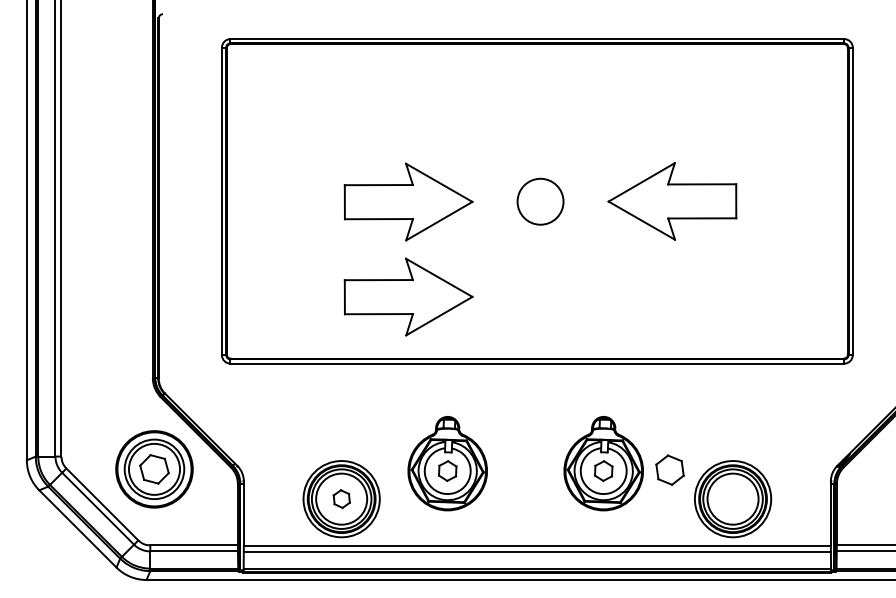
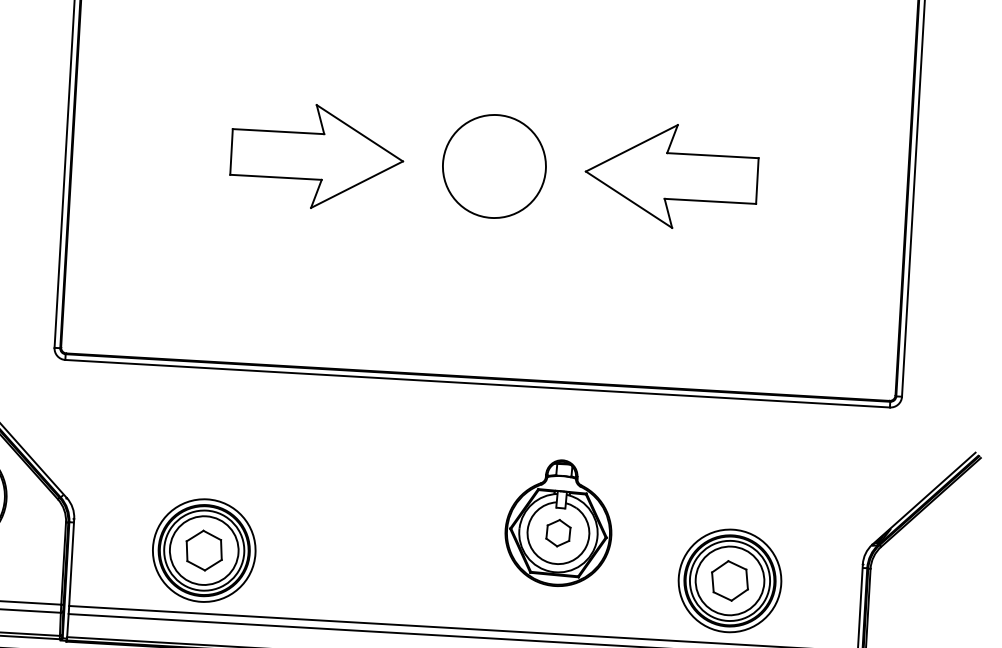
circle: (540, 201) -> (494, 166), size x1.67
part: (408, 296) -> (309, 283), removed
part: (447, 463) -> (349, 510), removed
part: (669, 469) -> (729, 580), moved
part: (341, 498) -> (204, 549), size x1.67

